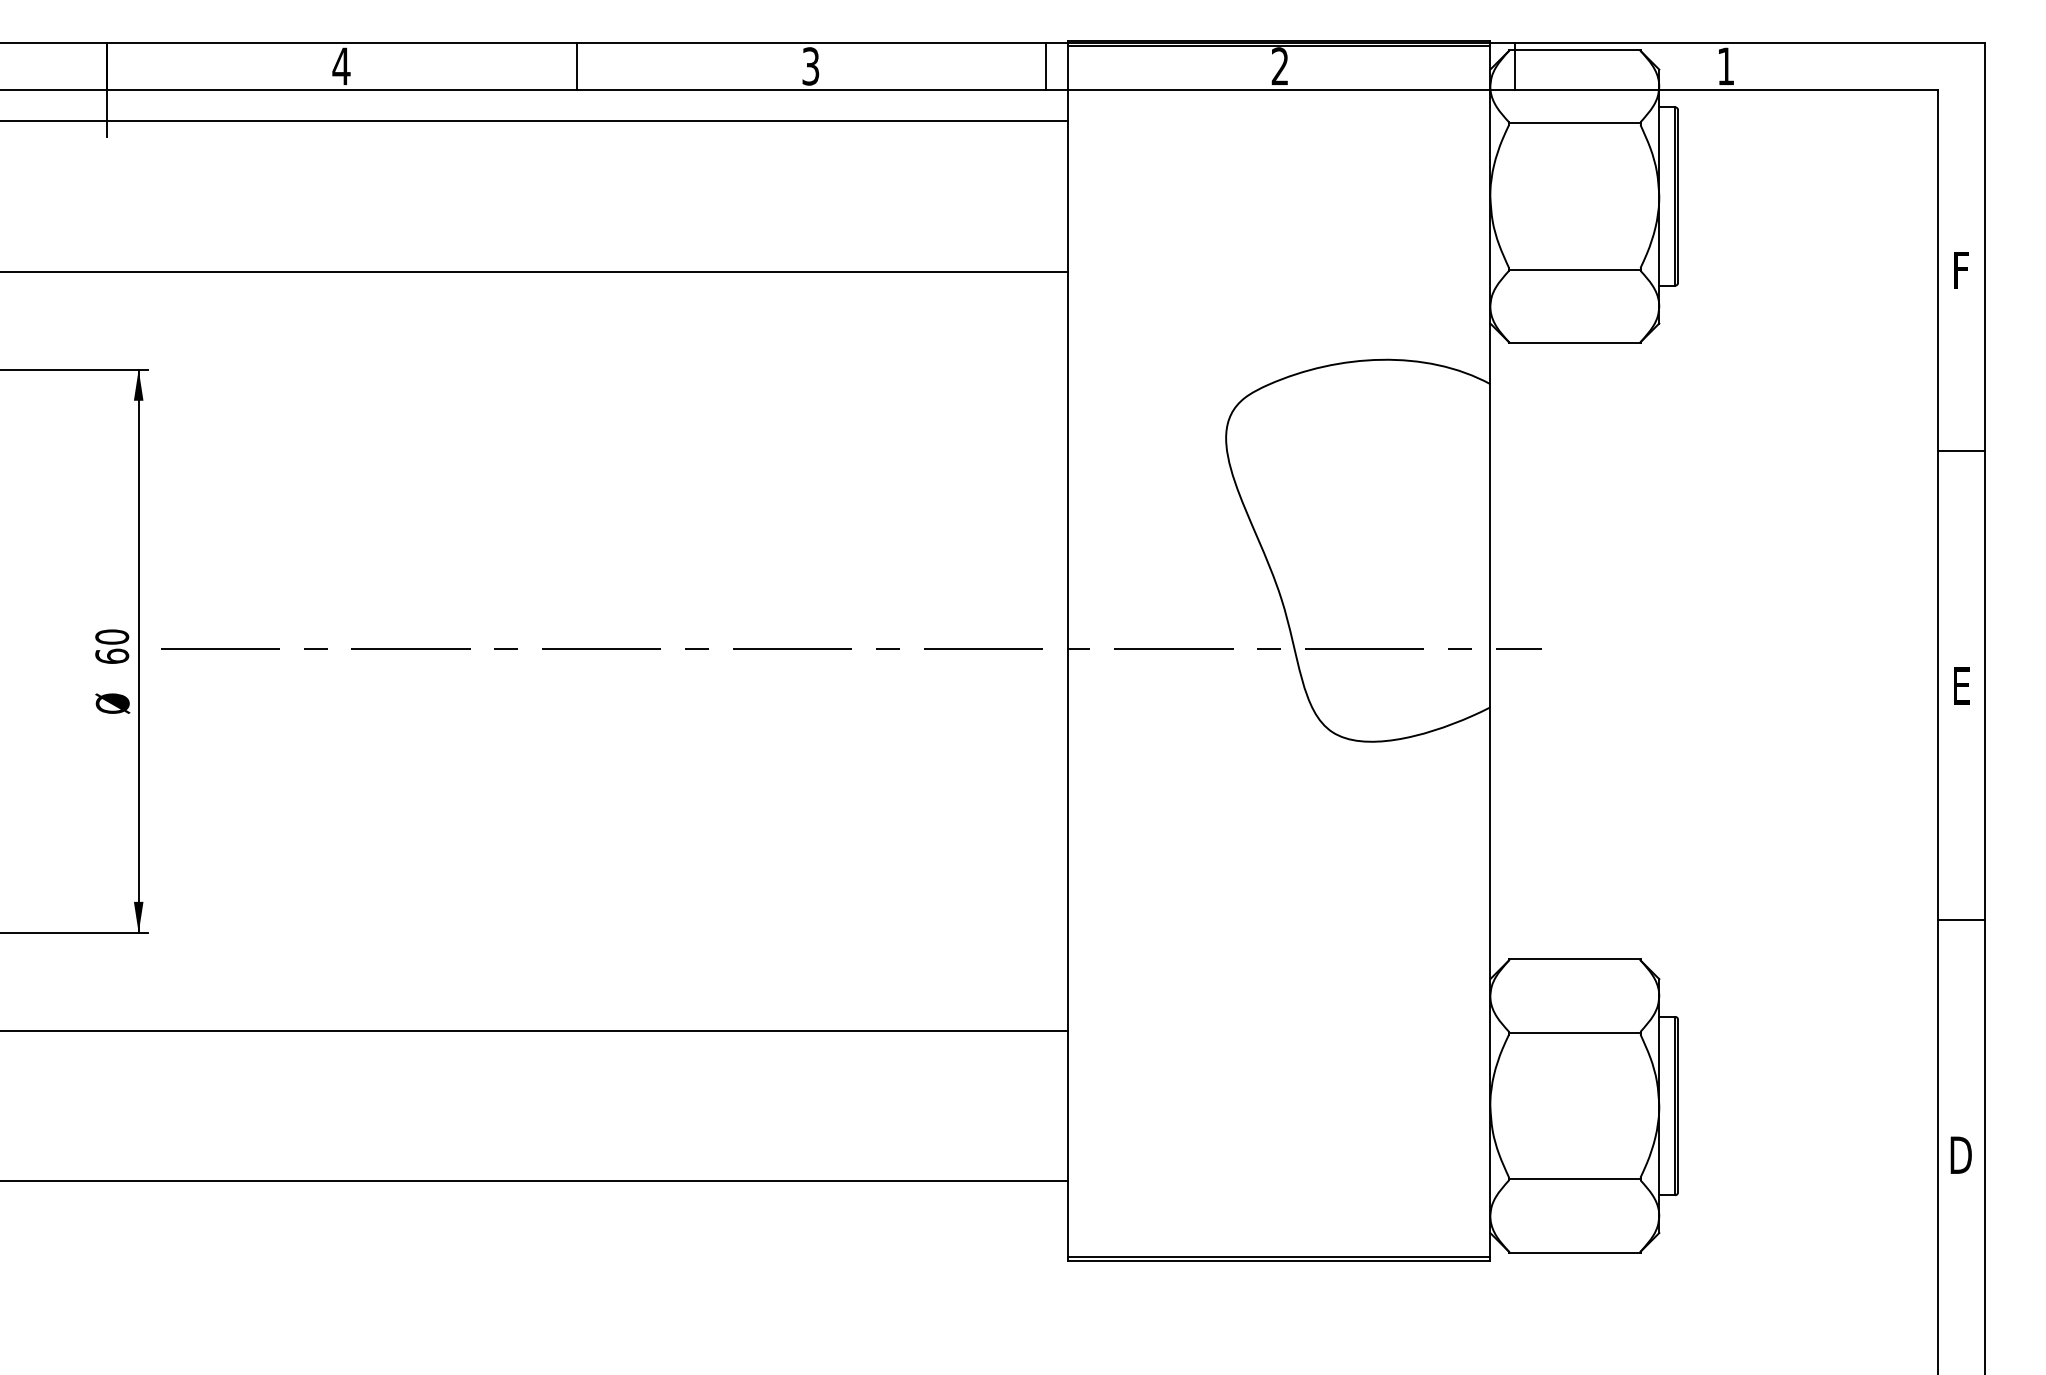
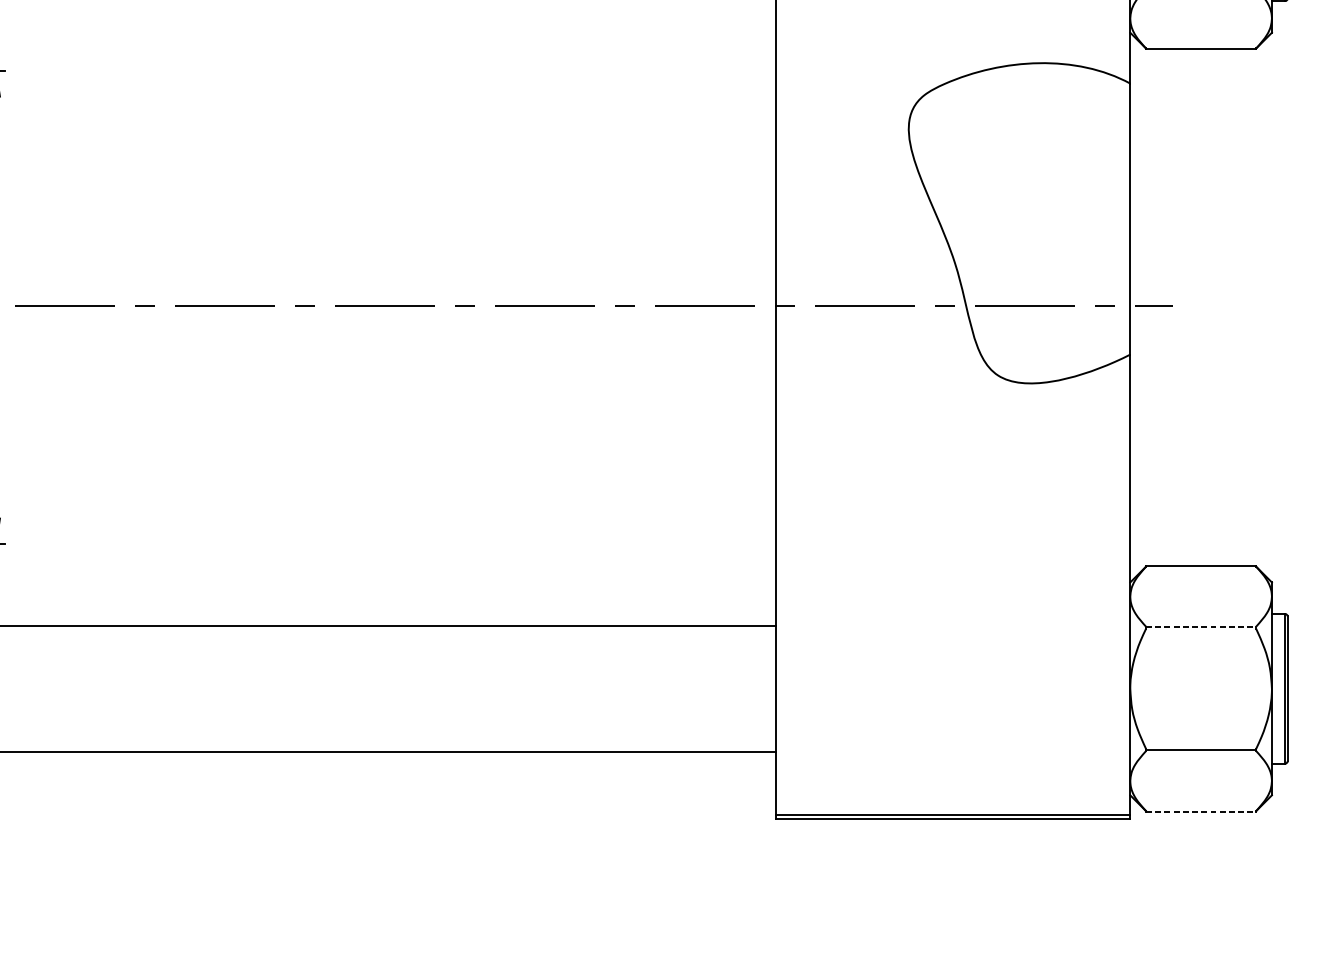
line: (1574, 1032) -> (1200, 627), solid -> dashed
line: (1574, 1252) -> (1200, 811), solid -> dashed

